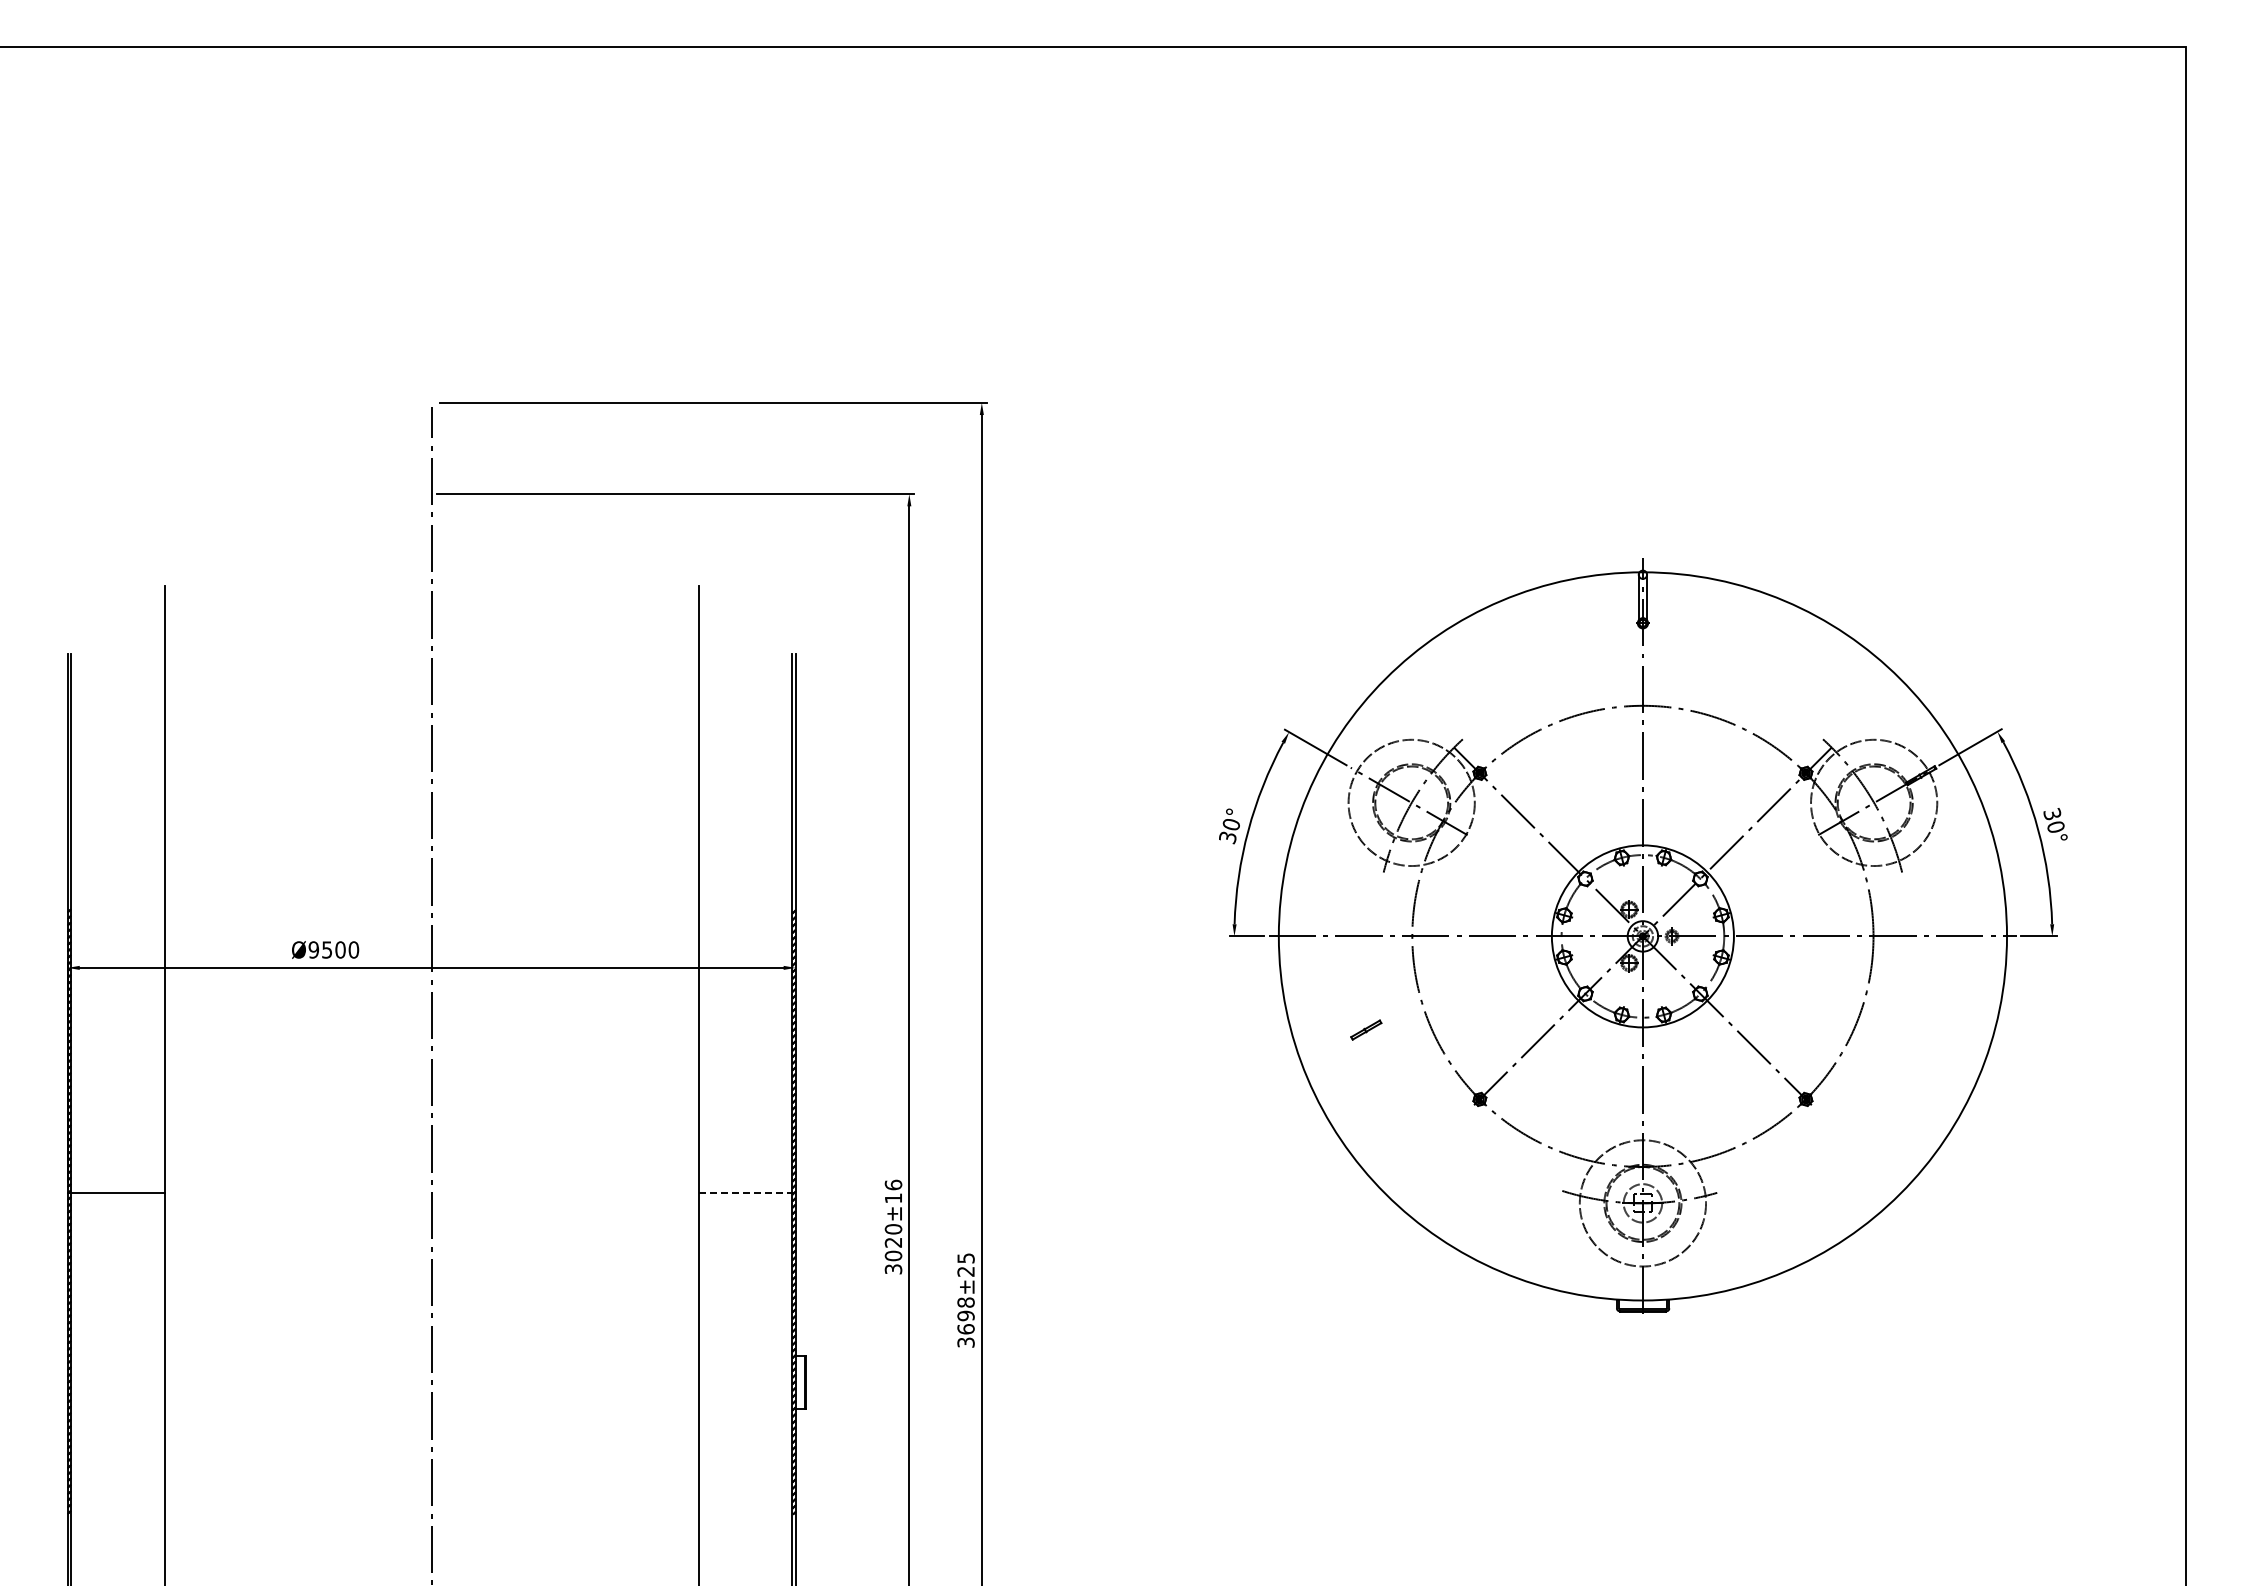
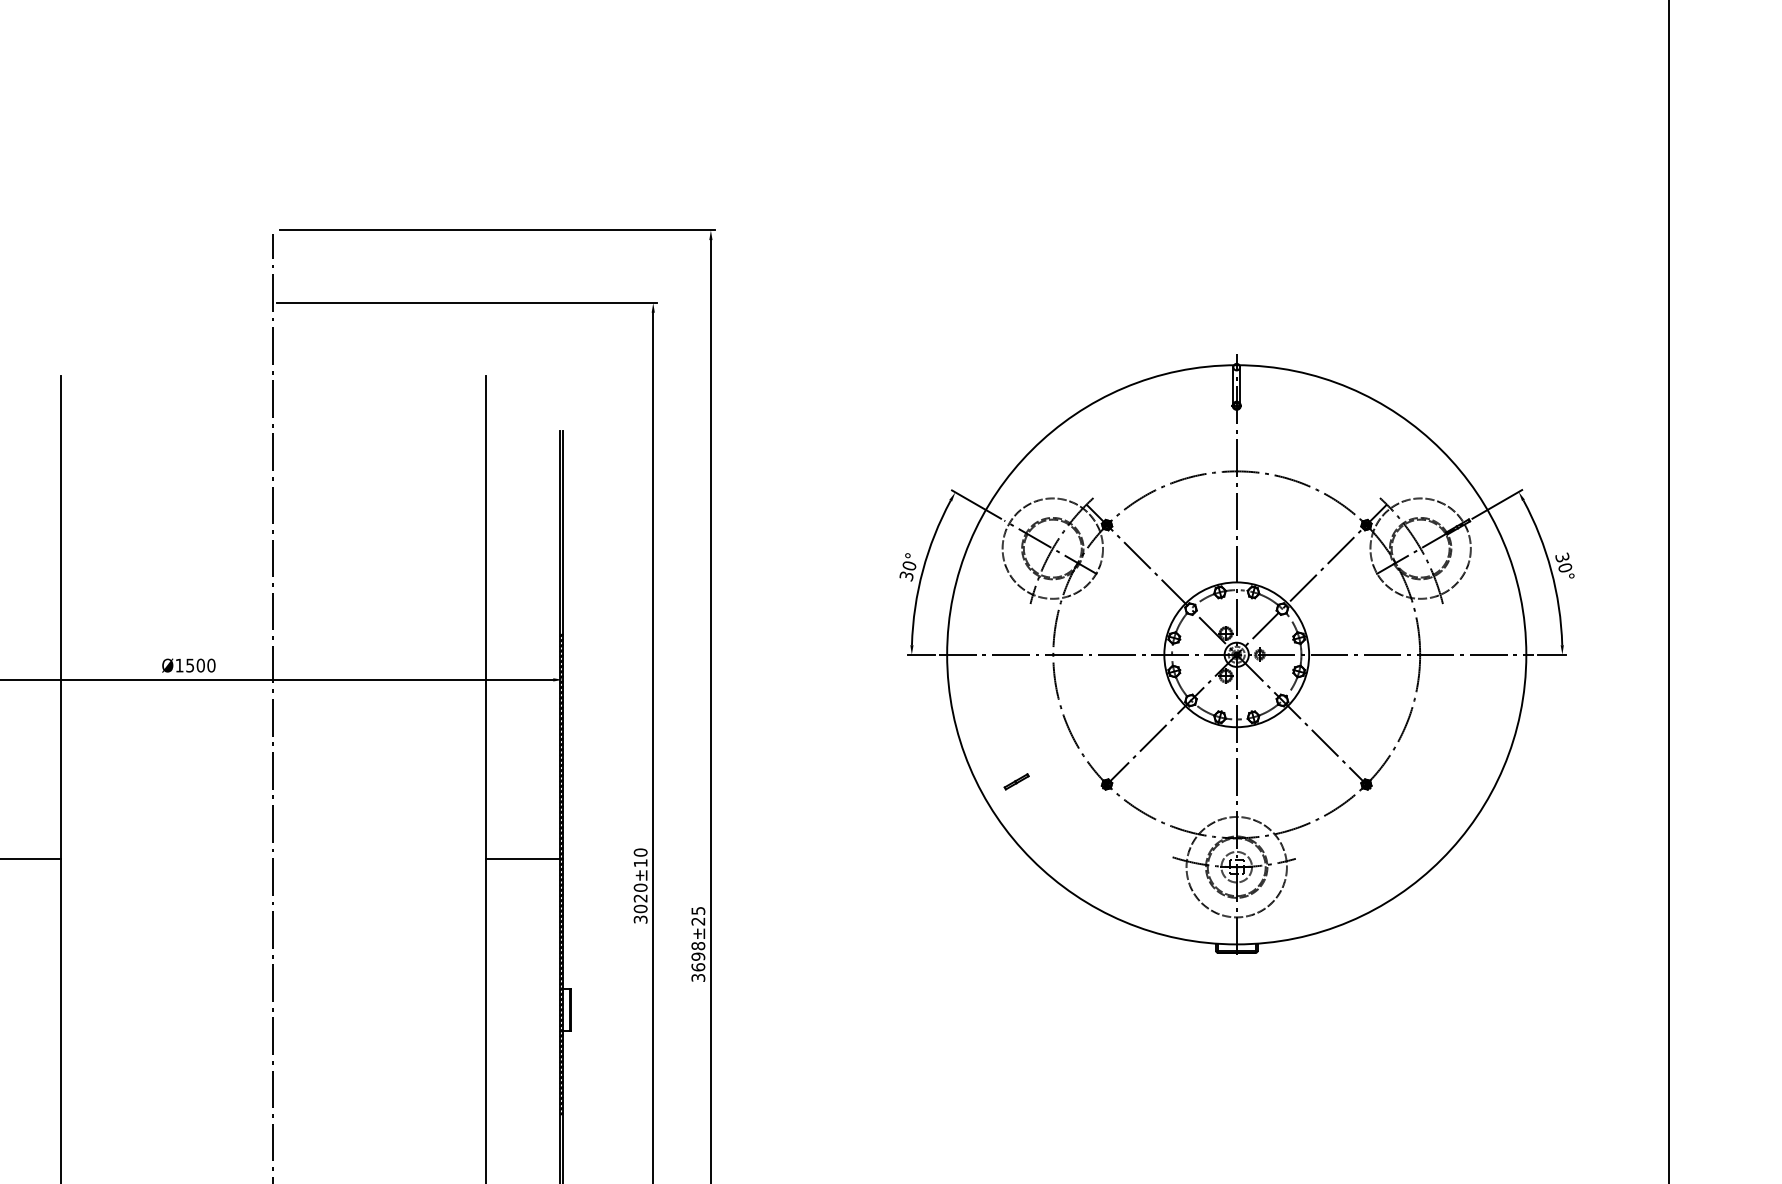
text: (313, 949) -> (179, 665), Ø9500 -> Ø1500
part: (1366, 1029) -> (1016, 781), moved
text: (892, 1184) -> (639, 852), ±16 -> ±10
line: (747, 1193) -> (524, 859), dashed -> solid

